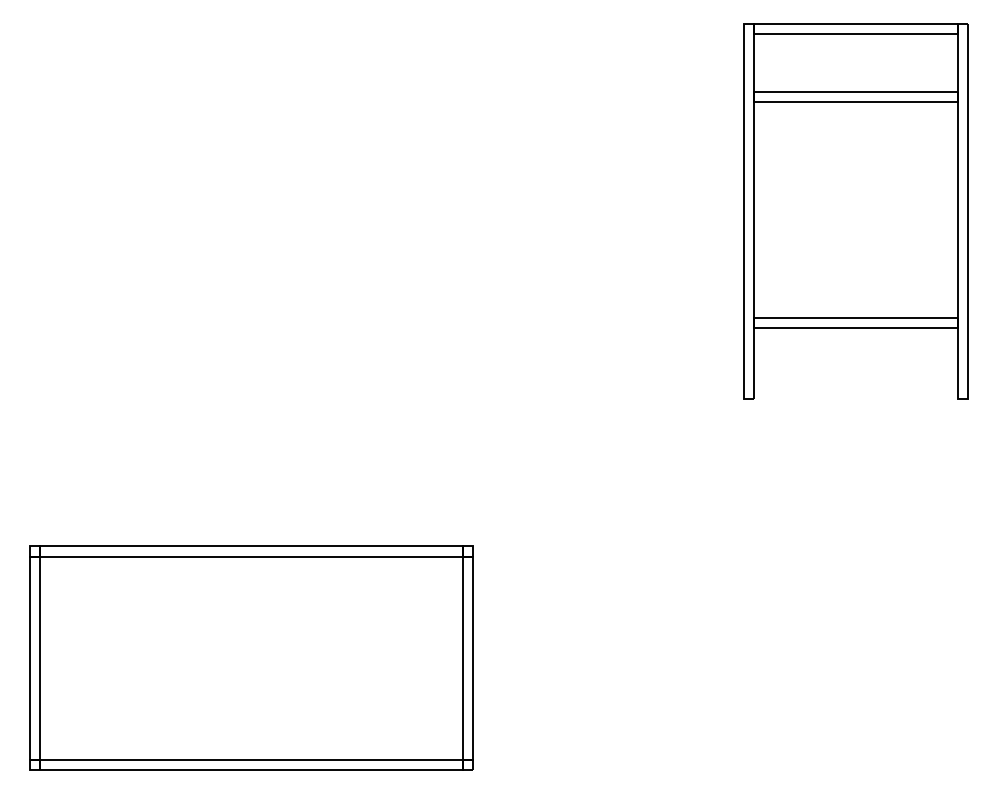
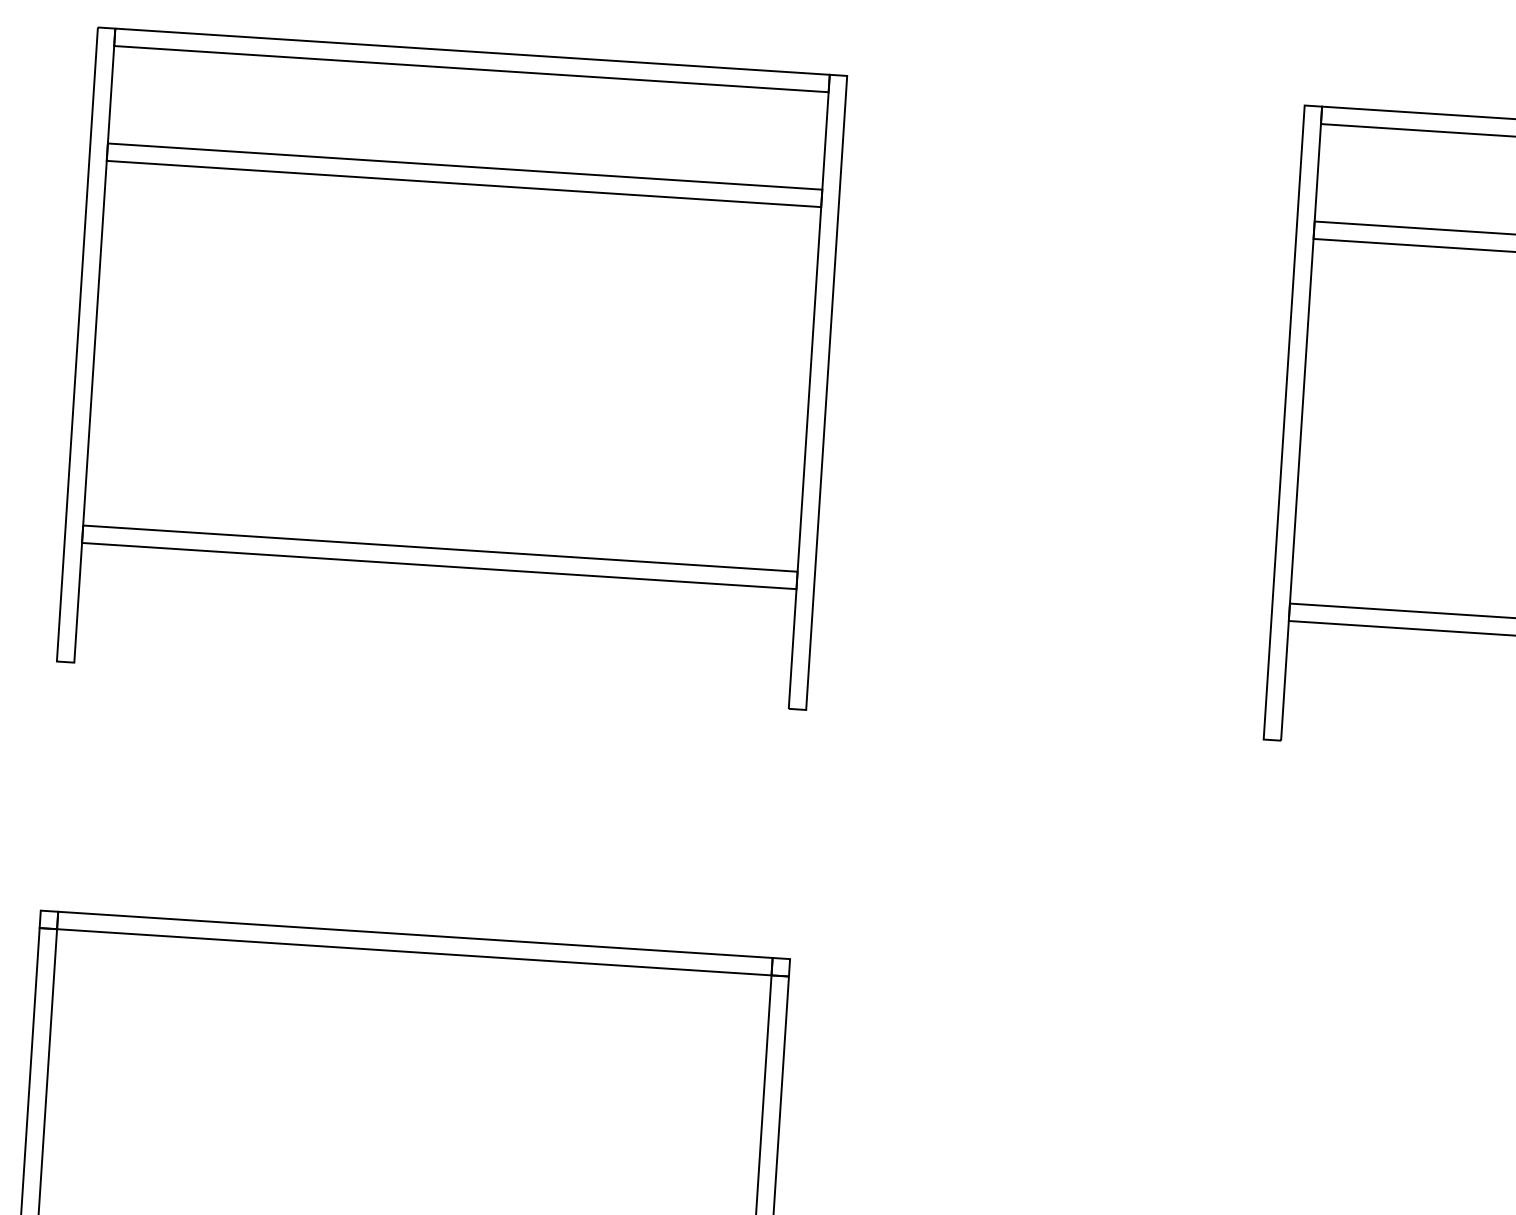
part: (251, 211) -> (451, 369), added

